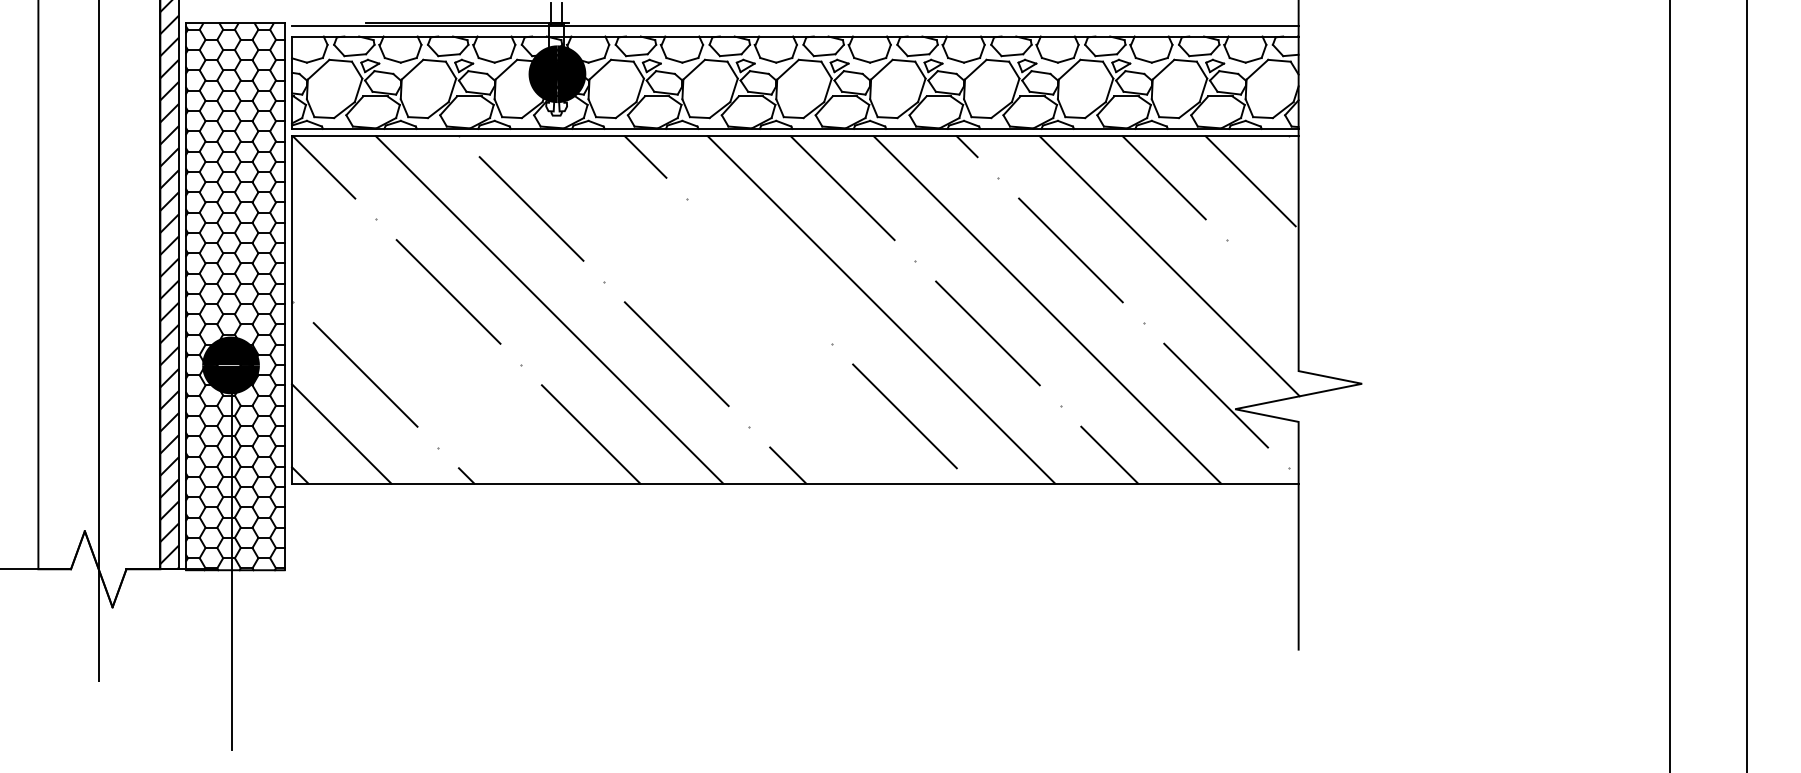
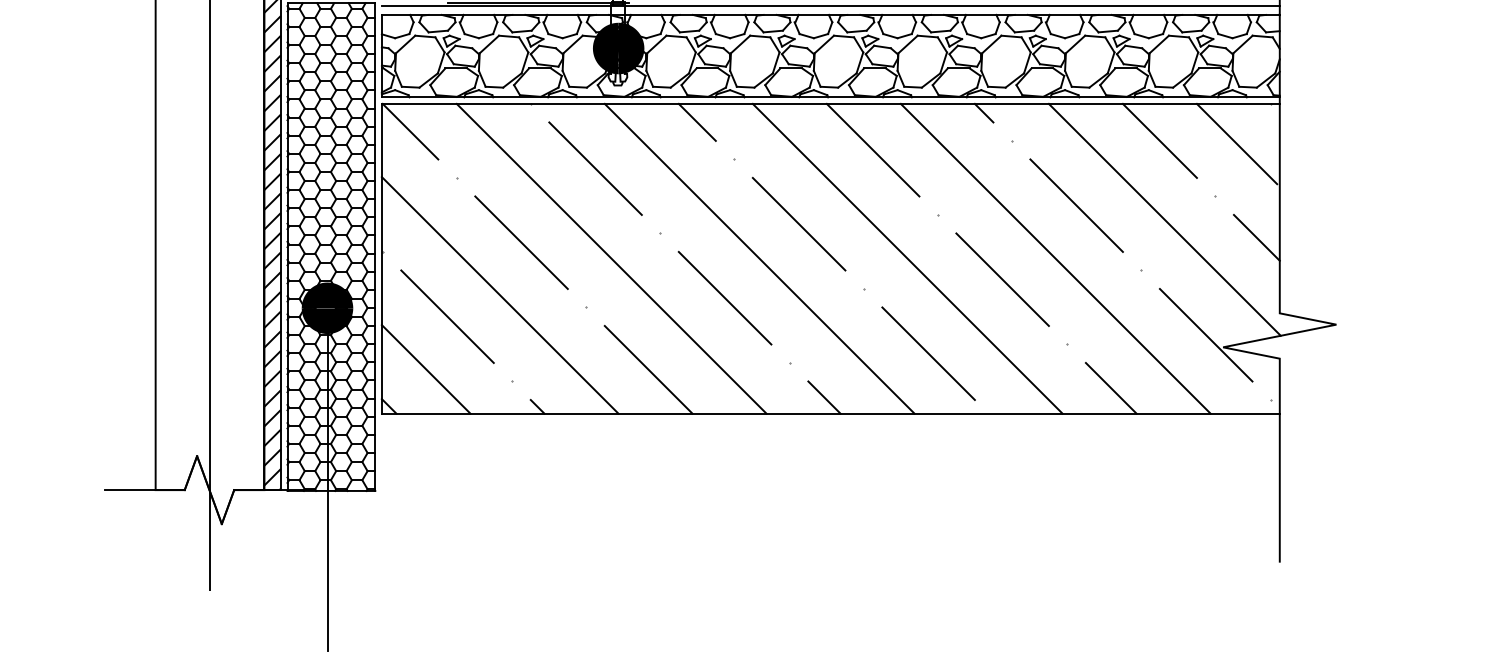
line: (759, 271) -> (798, 224), added
line: (1272, 286) -> (1256, 237), added
line: (715, 309) -> (759, 258), added
line: (424, 350) -> (500, 294), added

